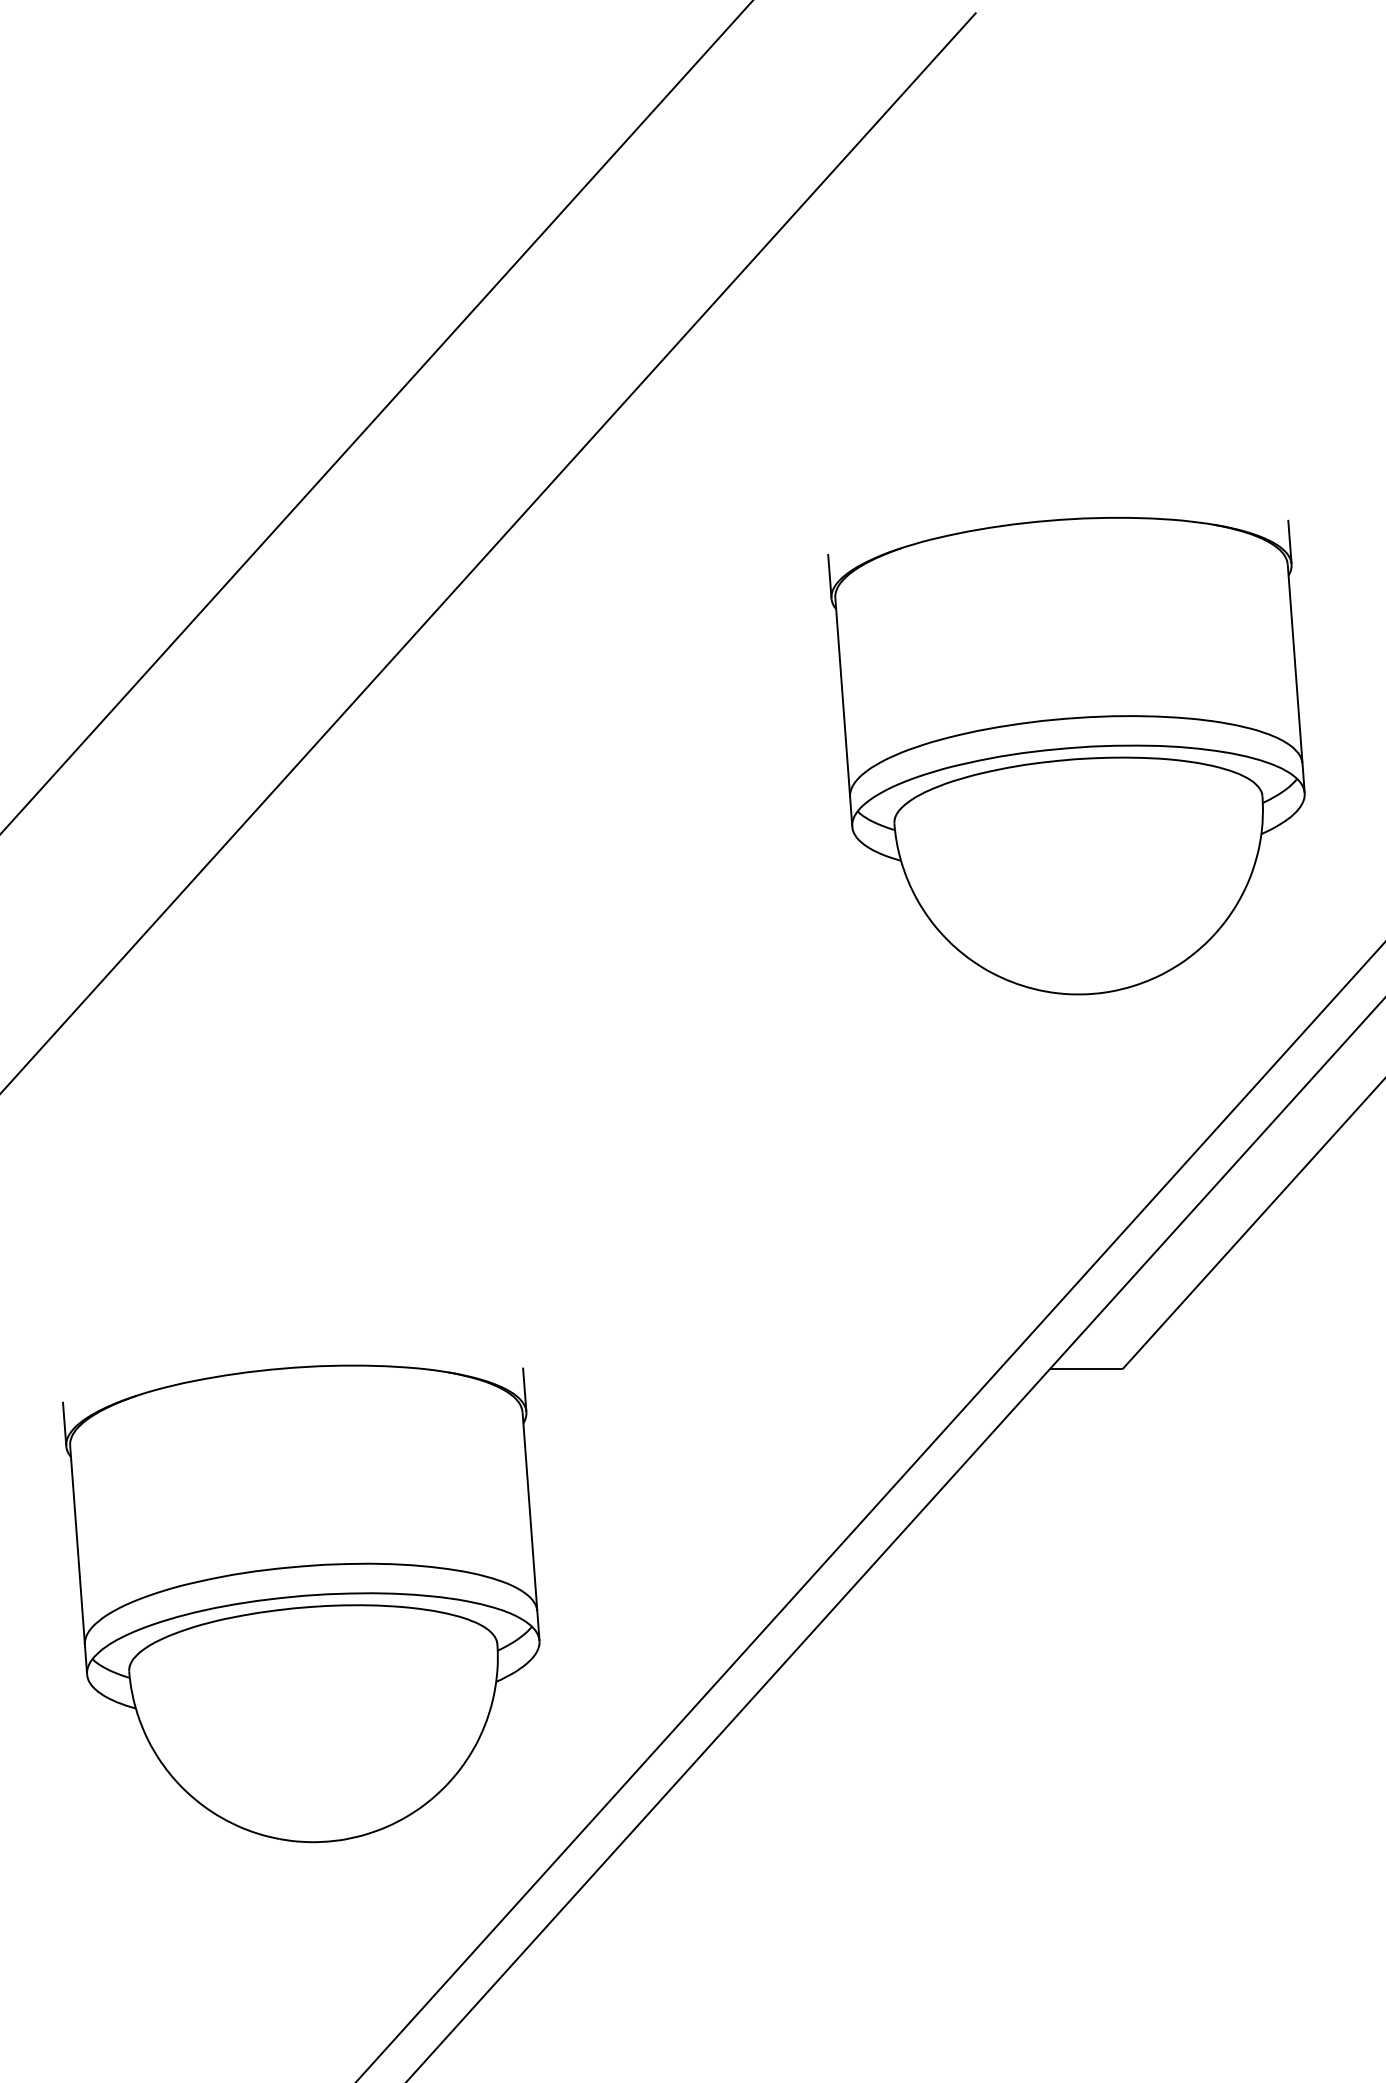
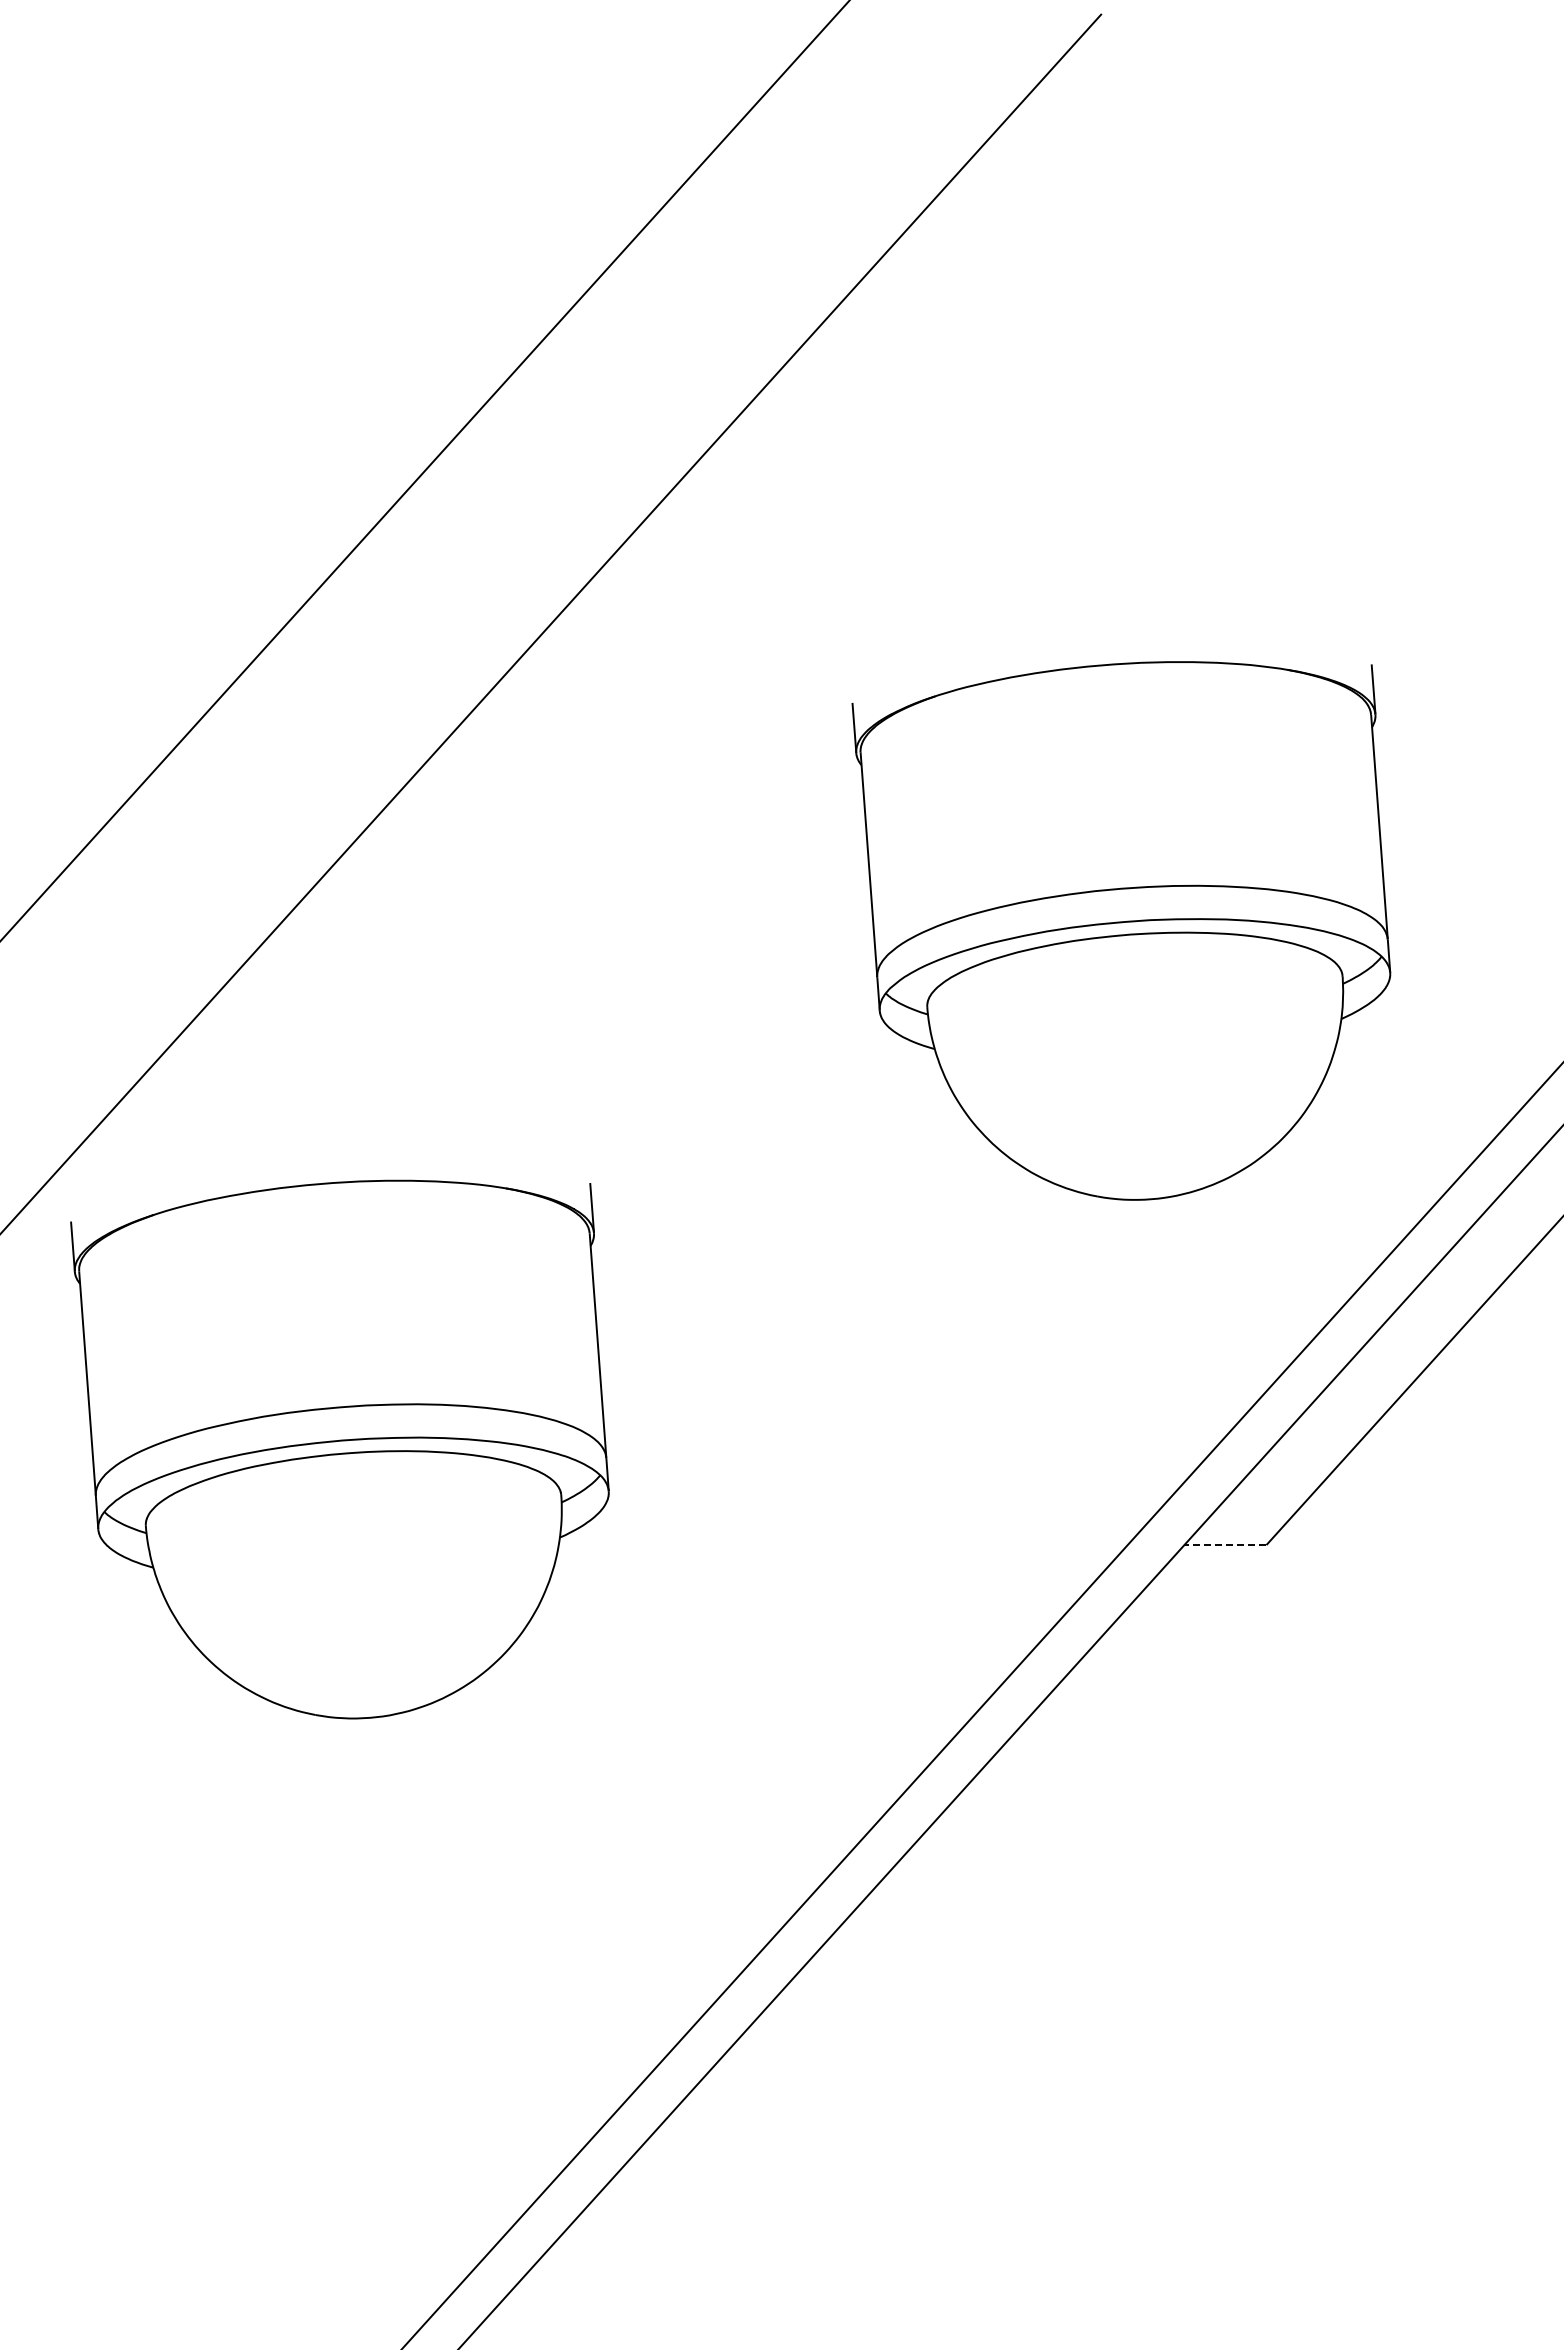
part: (1066, 755) -> (1121, 930), moved
line: (1085, 1369) -> (1224, 1545), solid -> dashed
part: (300, 1603) -> (339, 1449), moved

